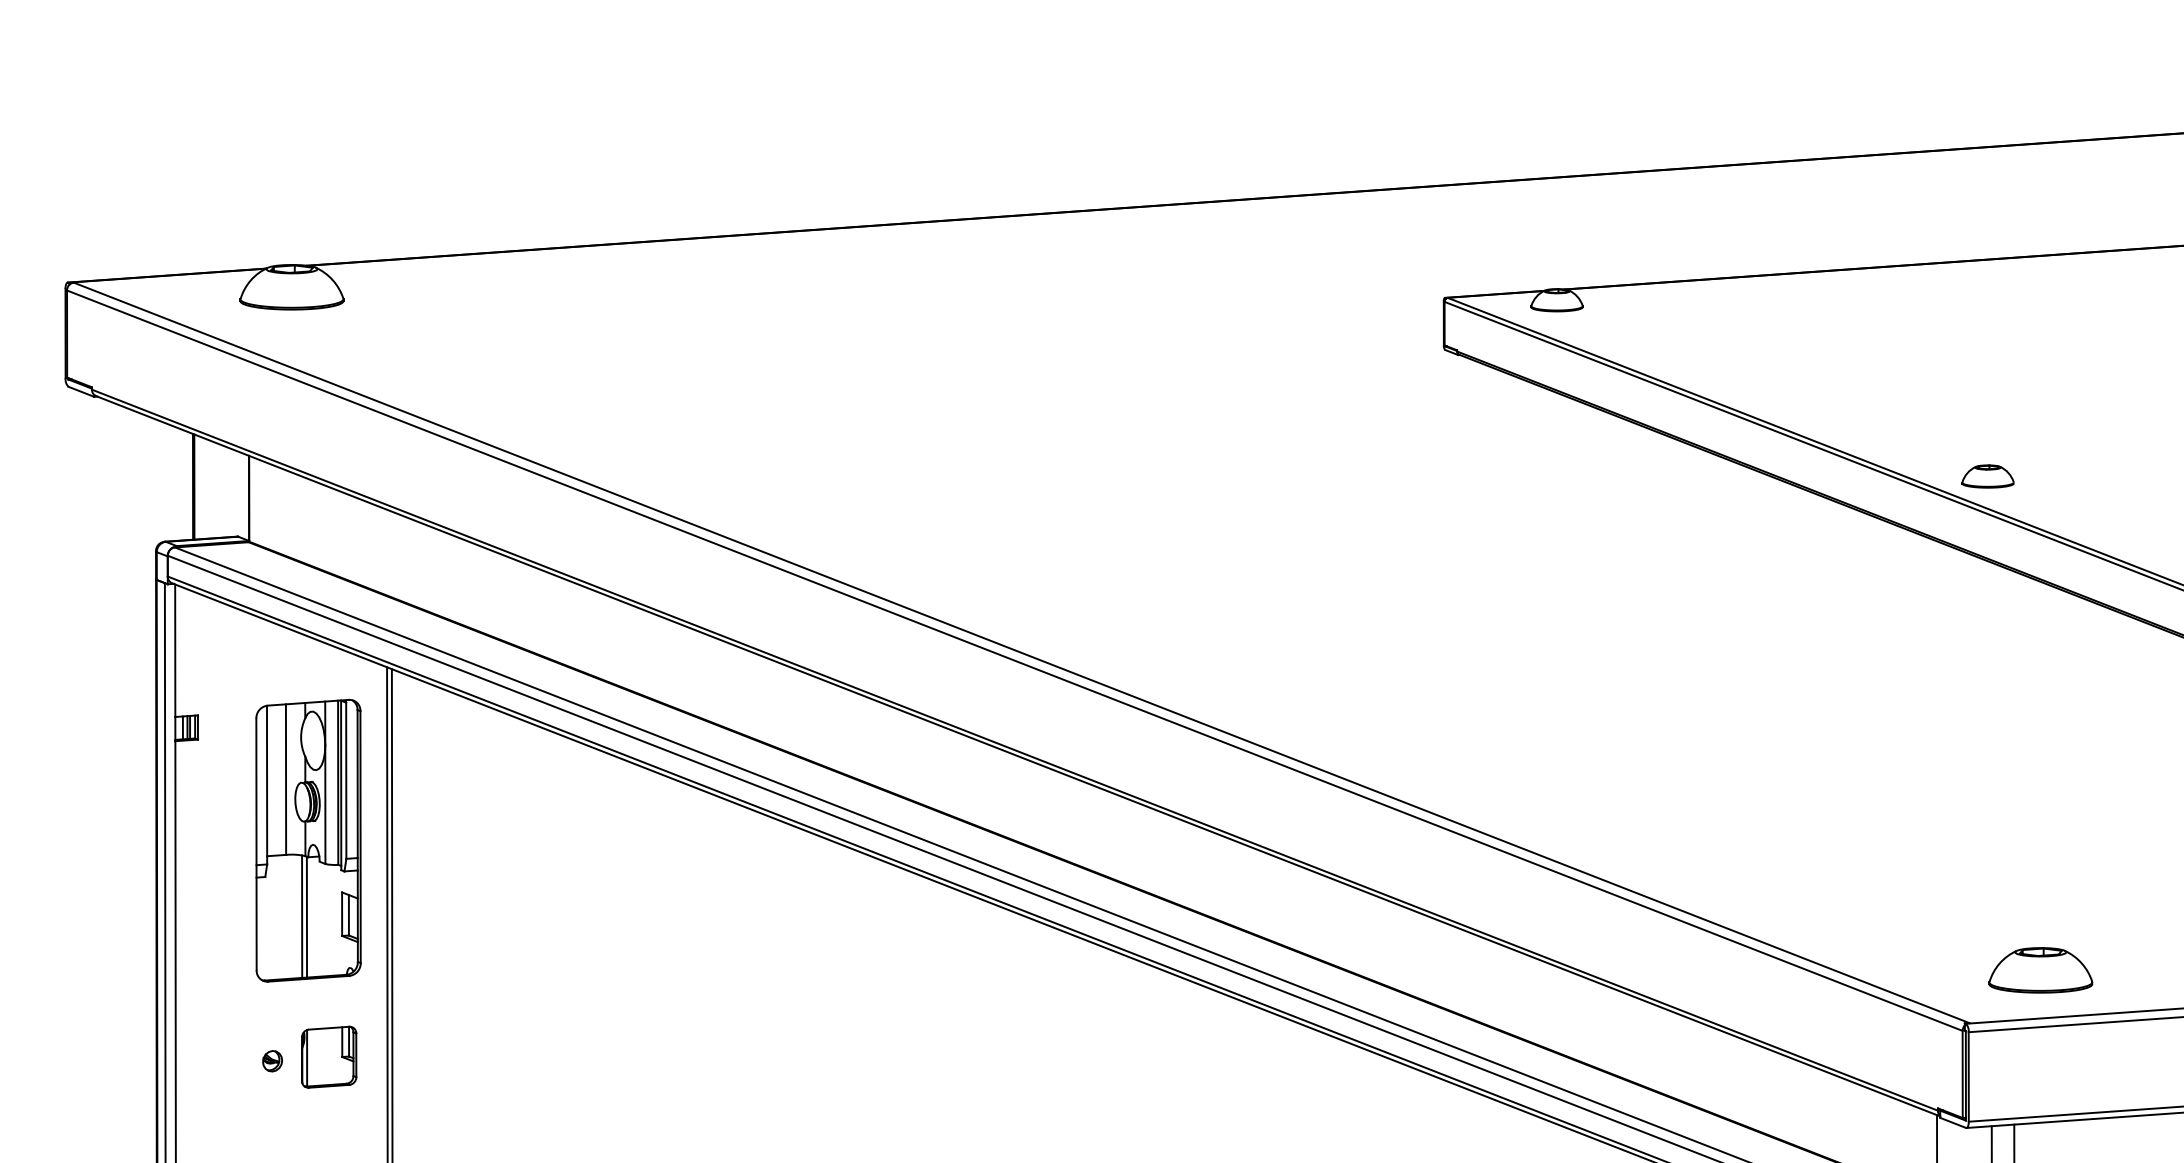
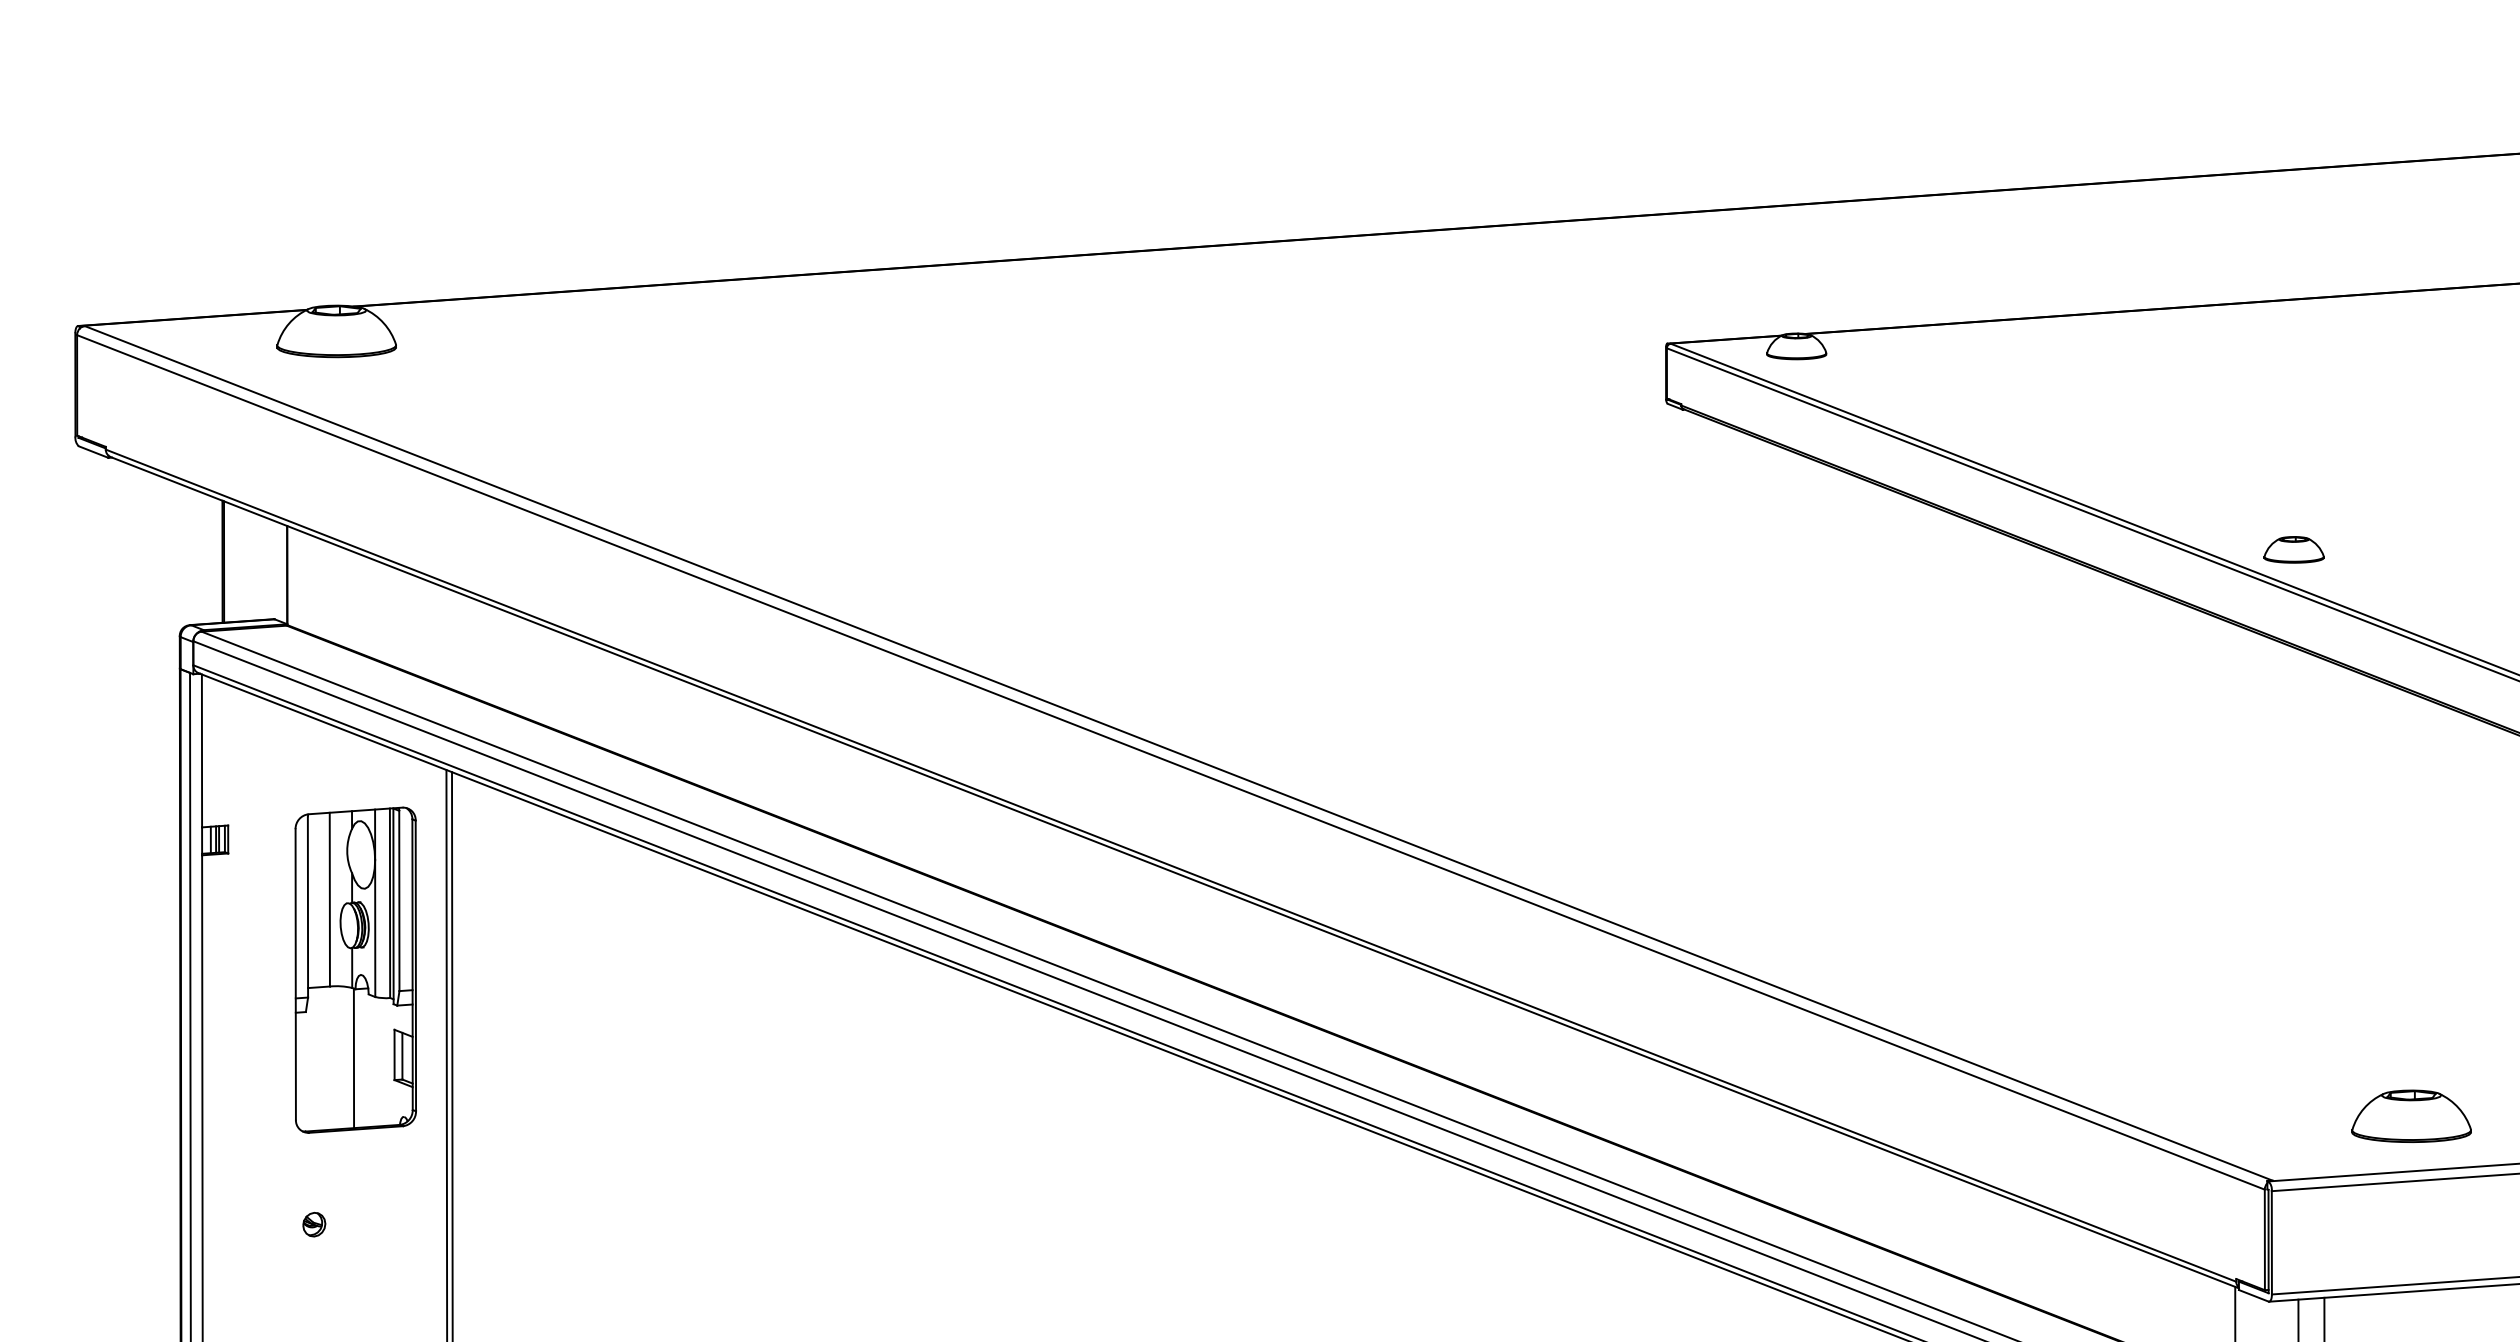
line: (302, 916) -> (348, 1057), removed
part: (2040, 970) -> (2411, 1116), moved
part: (329, 1056) -> (379, 1219), removed

